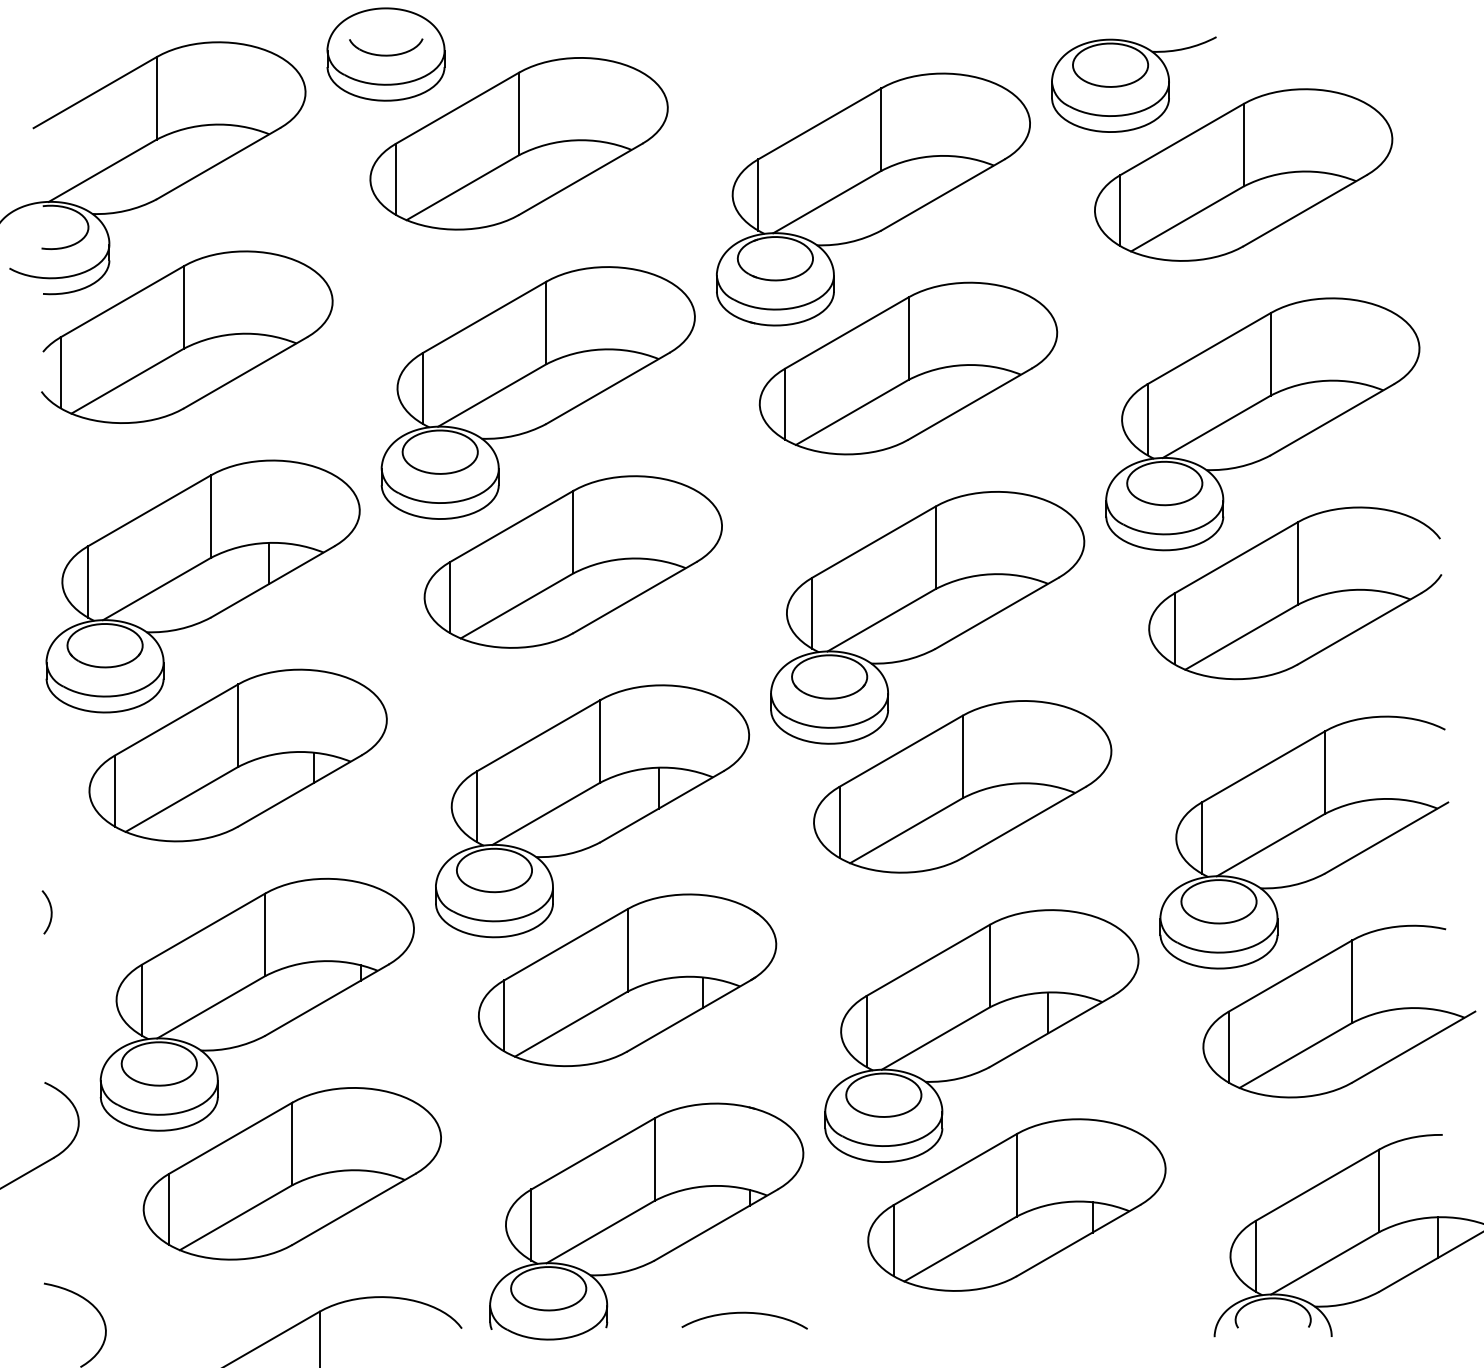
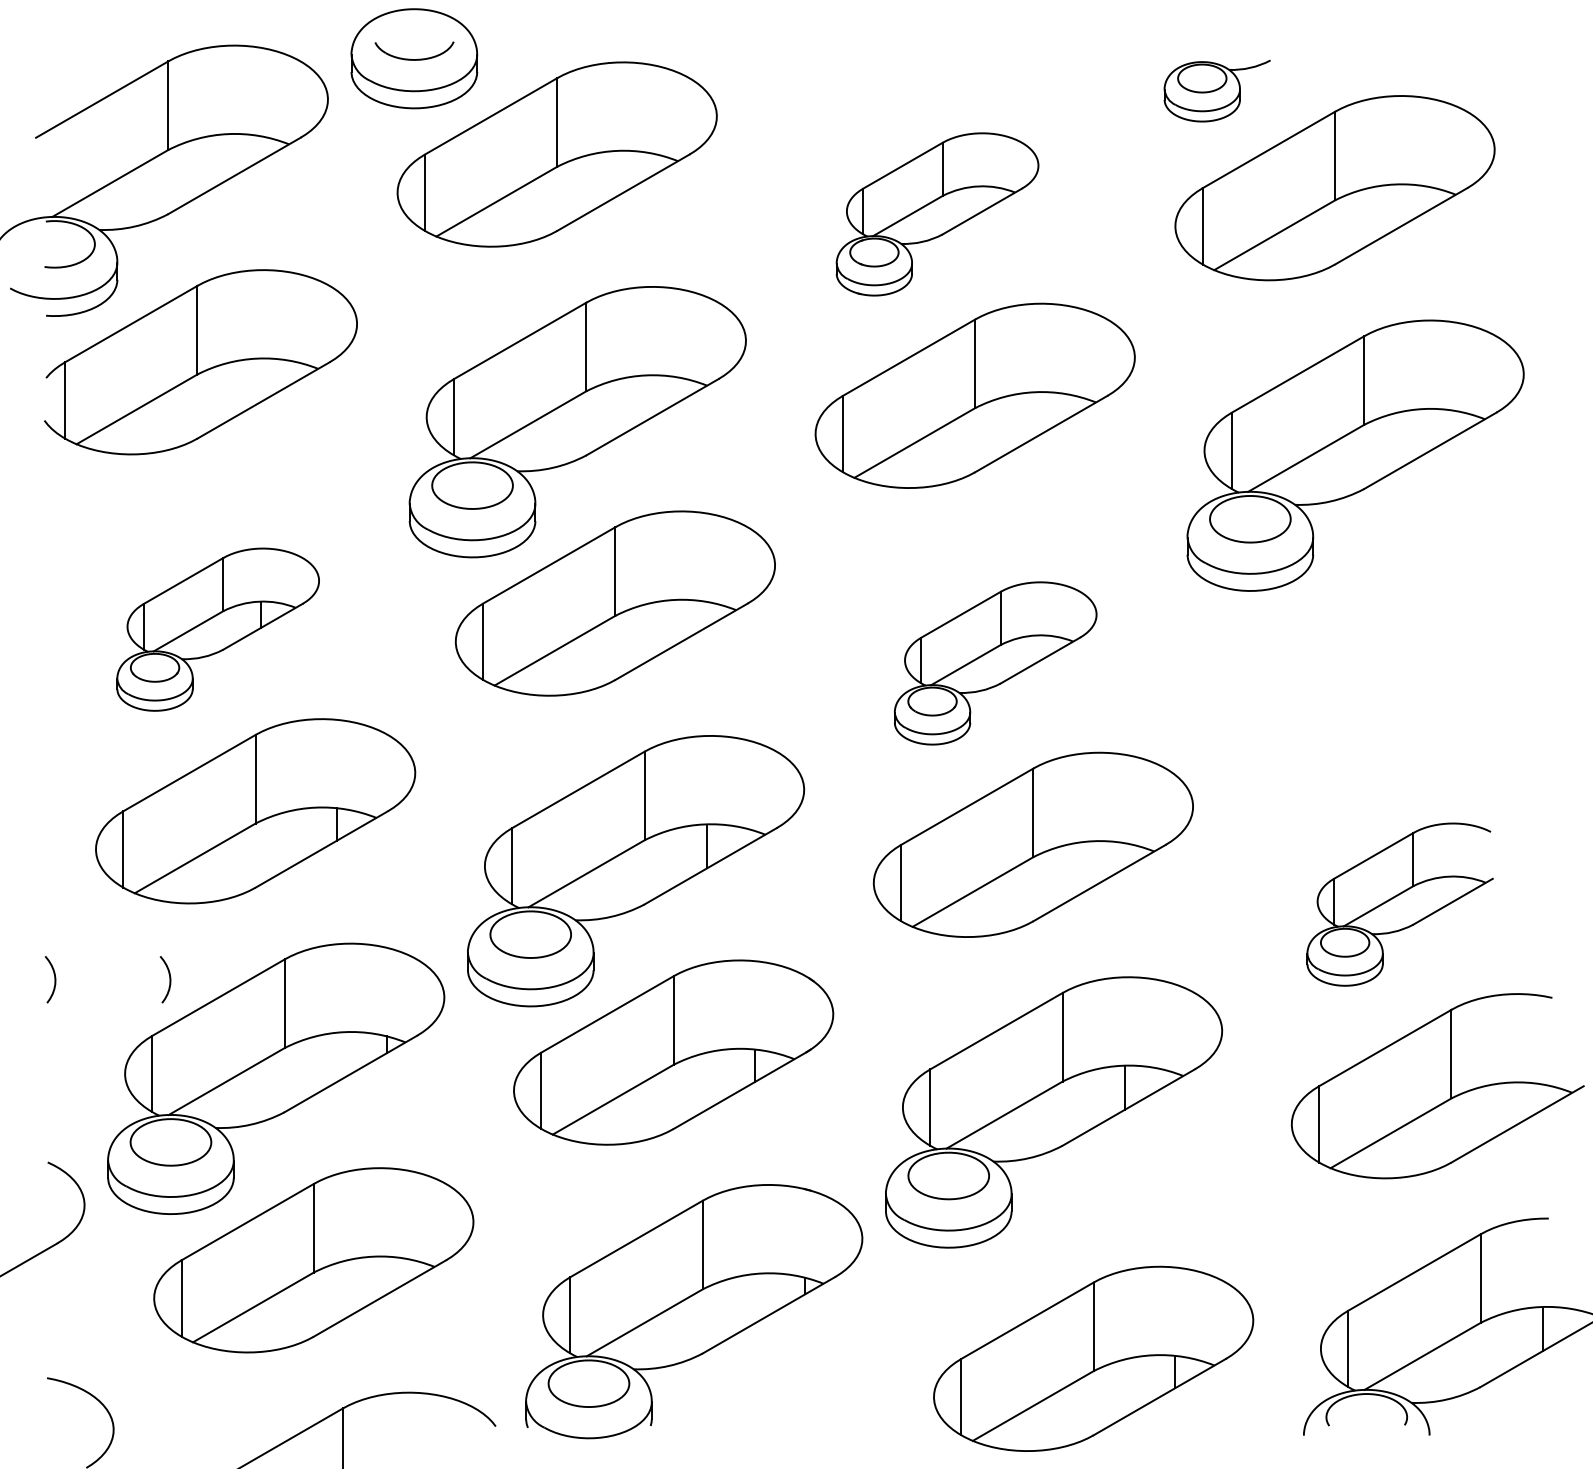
part: (1134, 84) -> (1217, 90), size x0.6
part: (873, 199) -> (937, 214), size x0.6
part: (203, 586) -> (218, 629), size x0.6
part: (1295, 593) -> (1390, 637), removed
part: (927, 617) -> (995, 663), size x0.6
part: (1303, 842) -> (1399, 904), size x0.6
curve: (157, 912) -> (169, 979), added
part: (1016, 1204) -> (1093, 1358), moved
curve: (744, 1313) -> (799, 1410), removed

